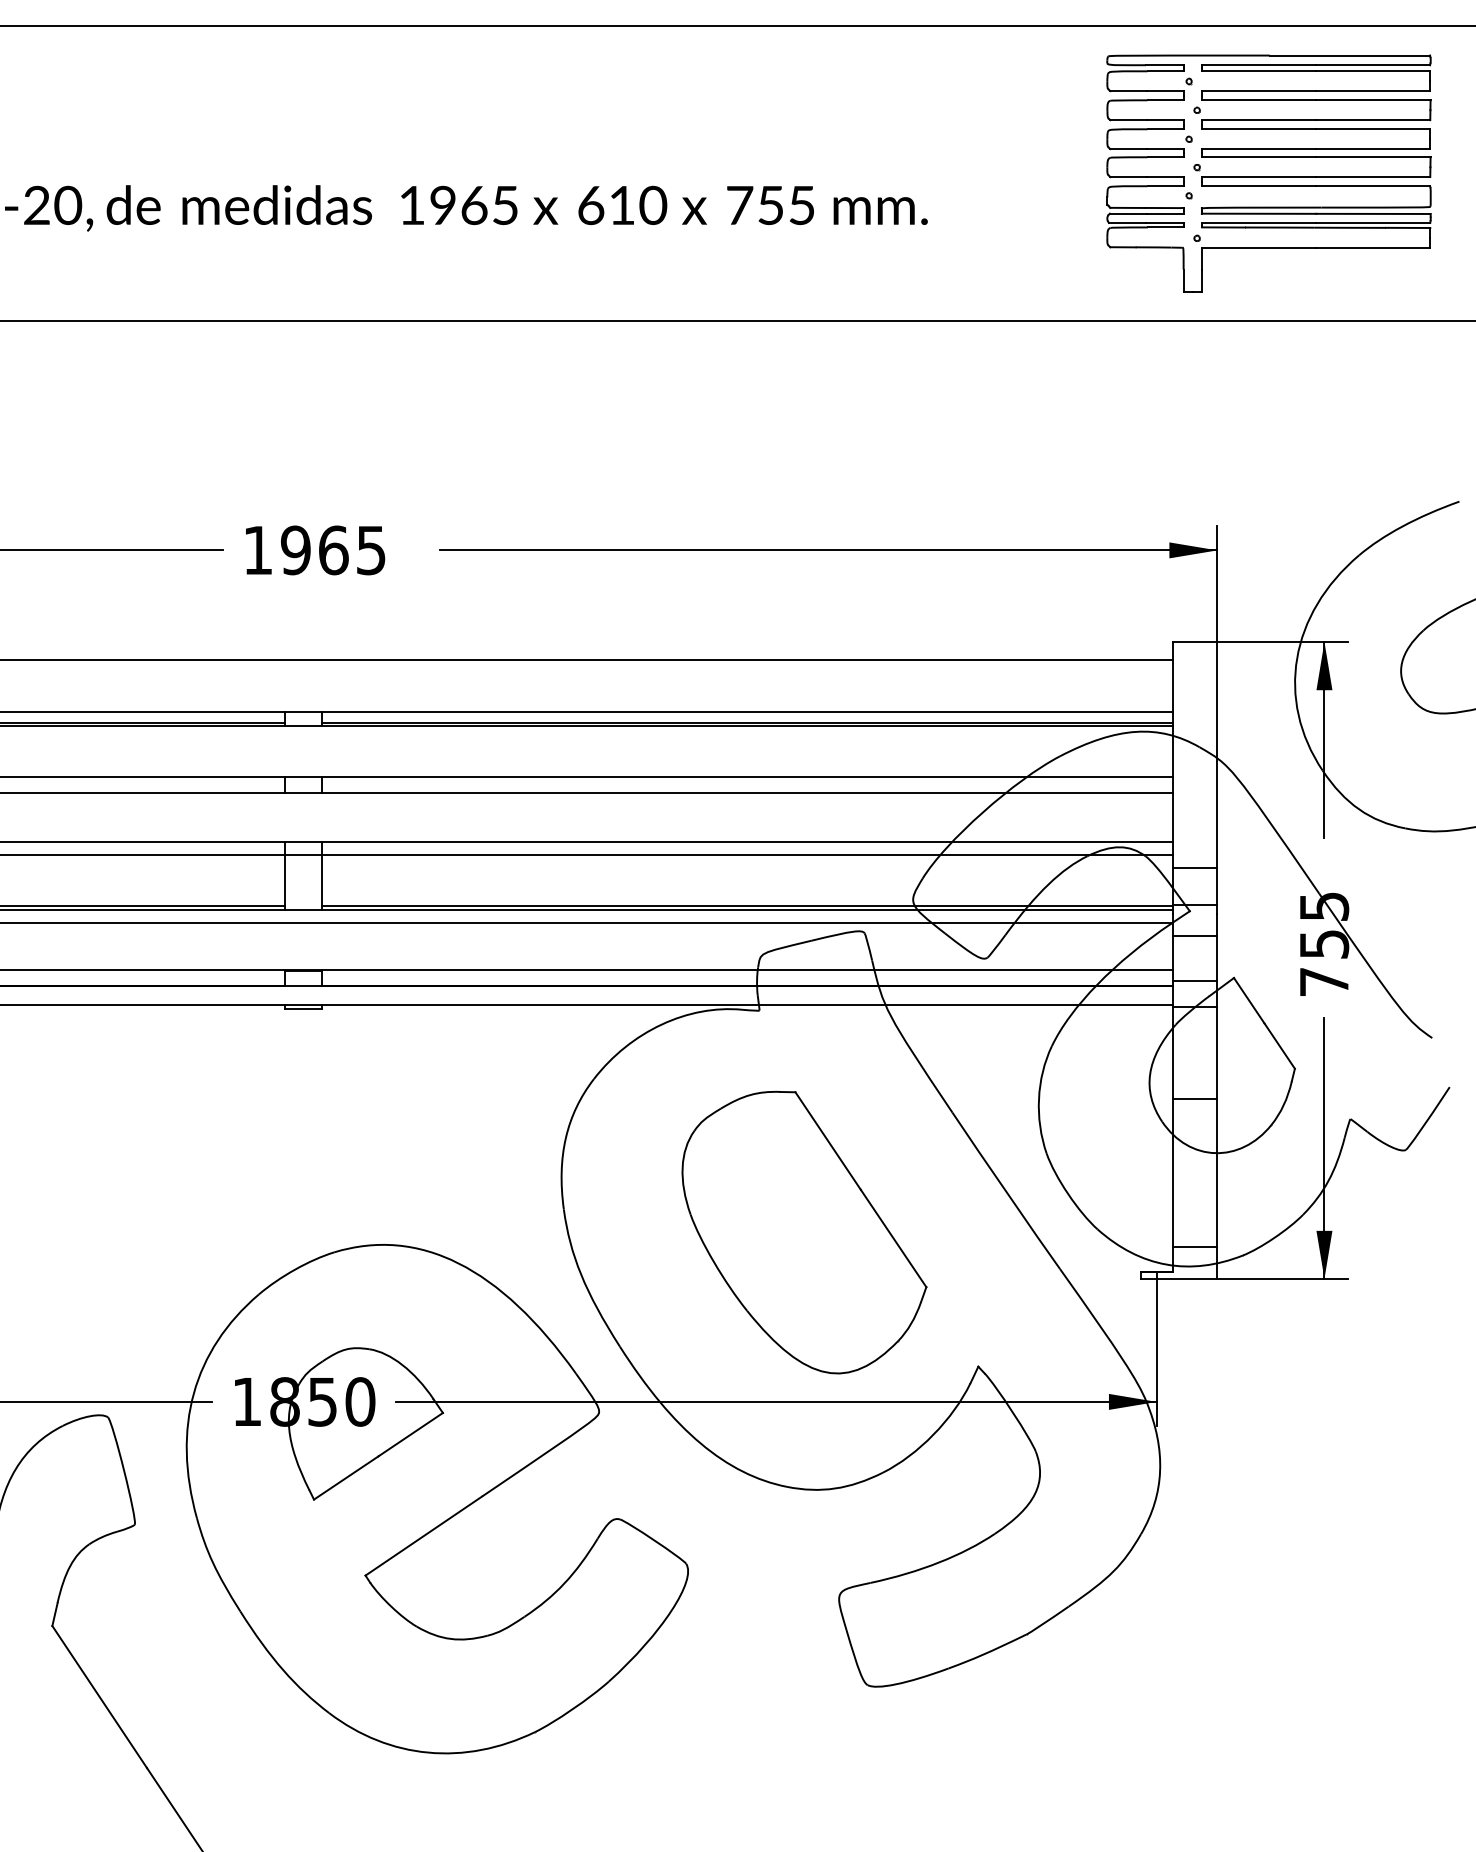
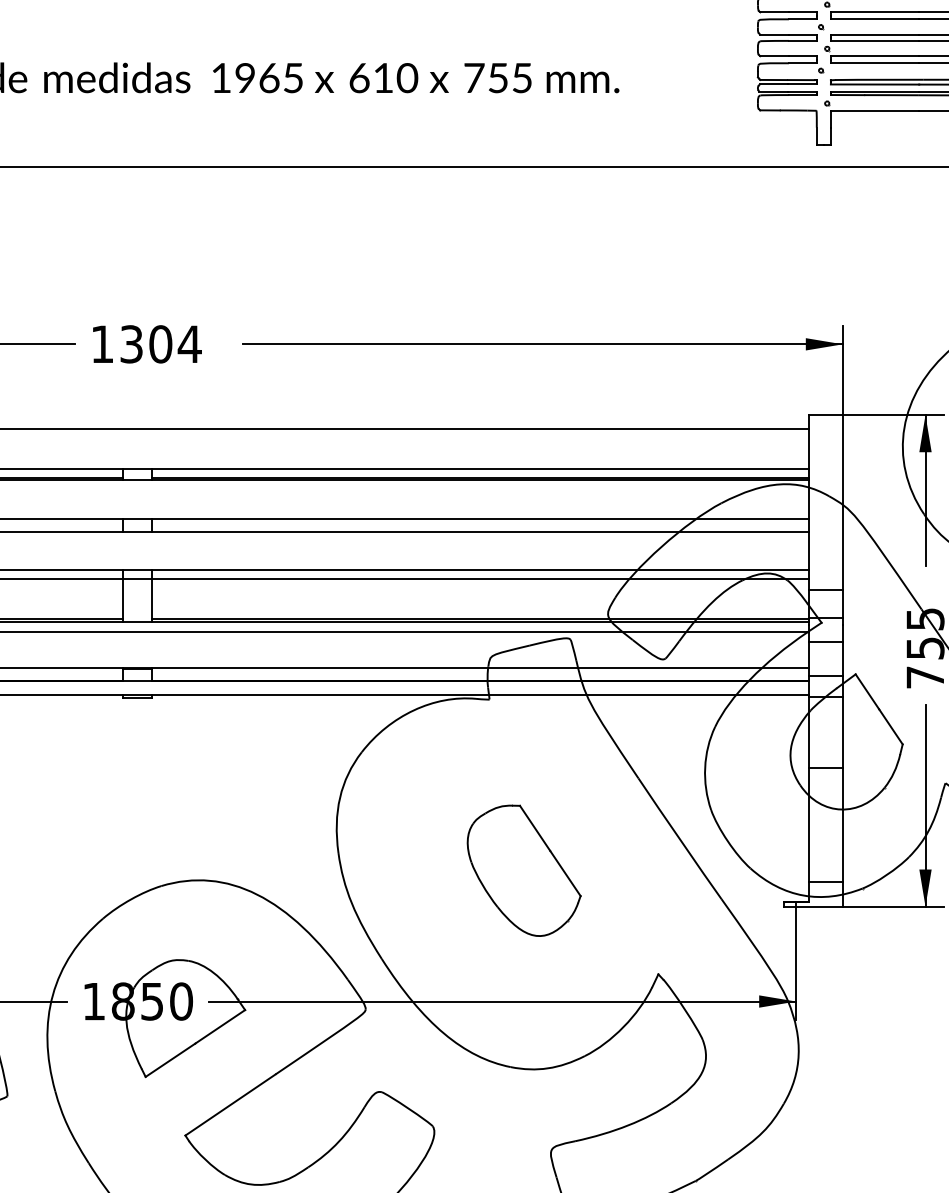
text: (333, 550) -> (160, 344), 1965 -> 1304
part: (804, 1232) -> (524, 870), size x0.6

